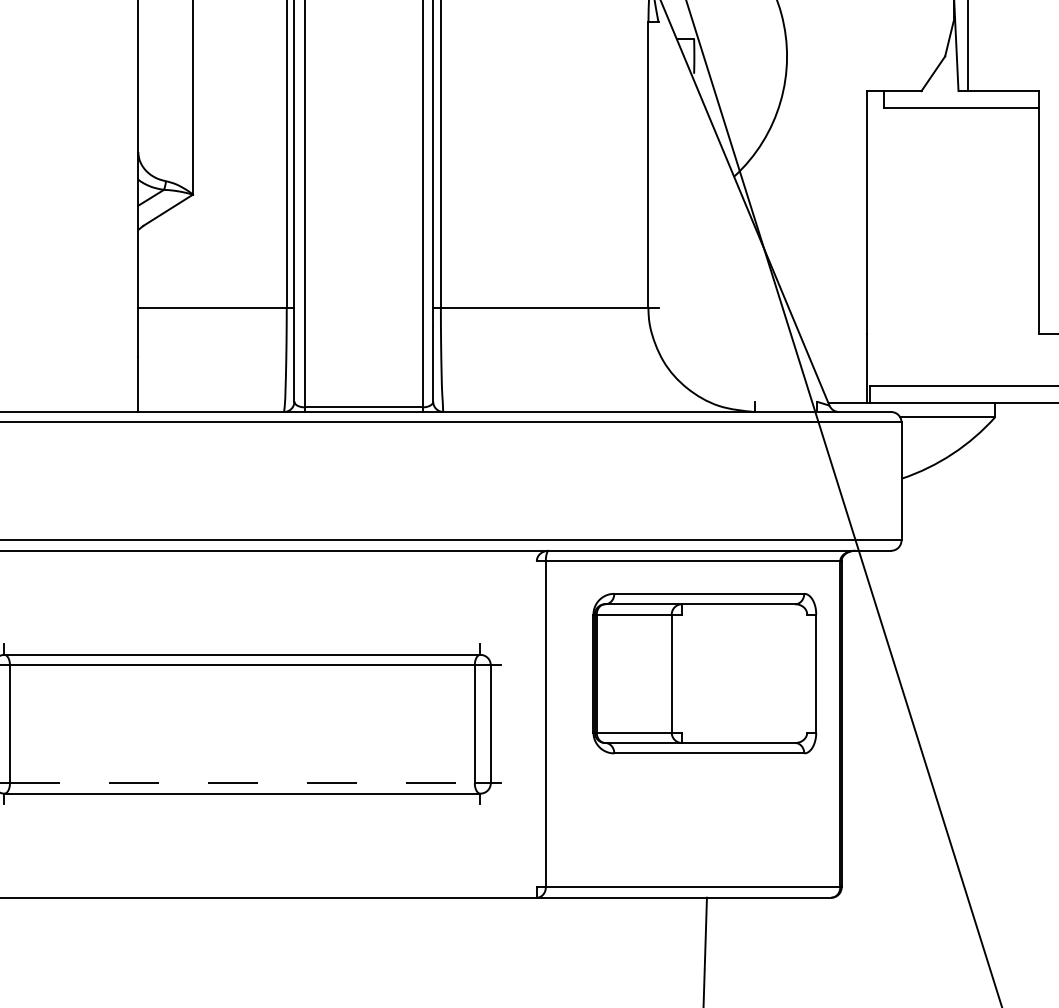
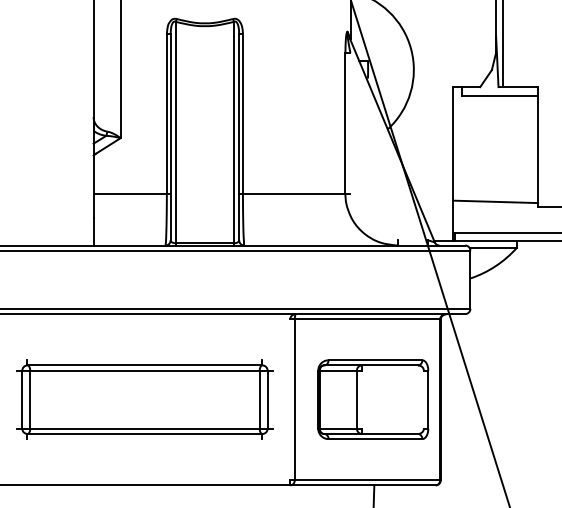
line: (952, 322) -> (495, 201), added
part: (705, 673) -> (373, 399), moved
line: (241, 782) -> (144, 428), dashed -> solid

